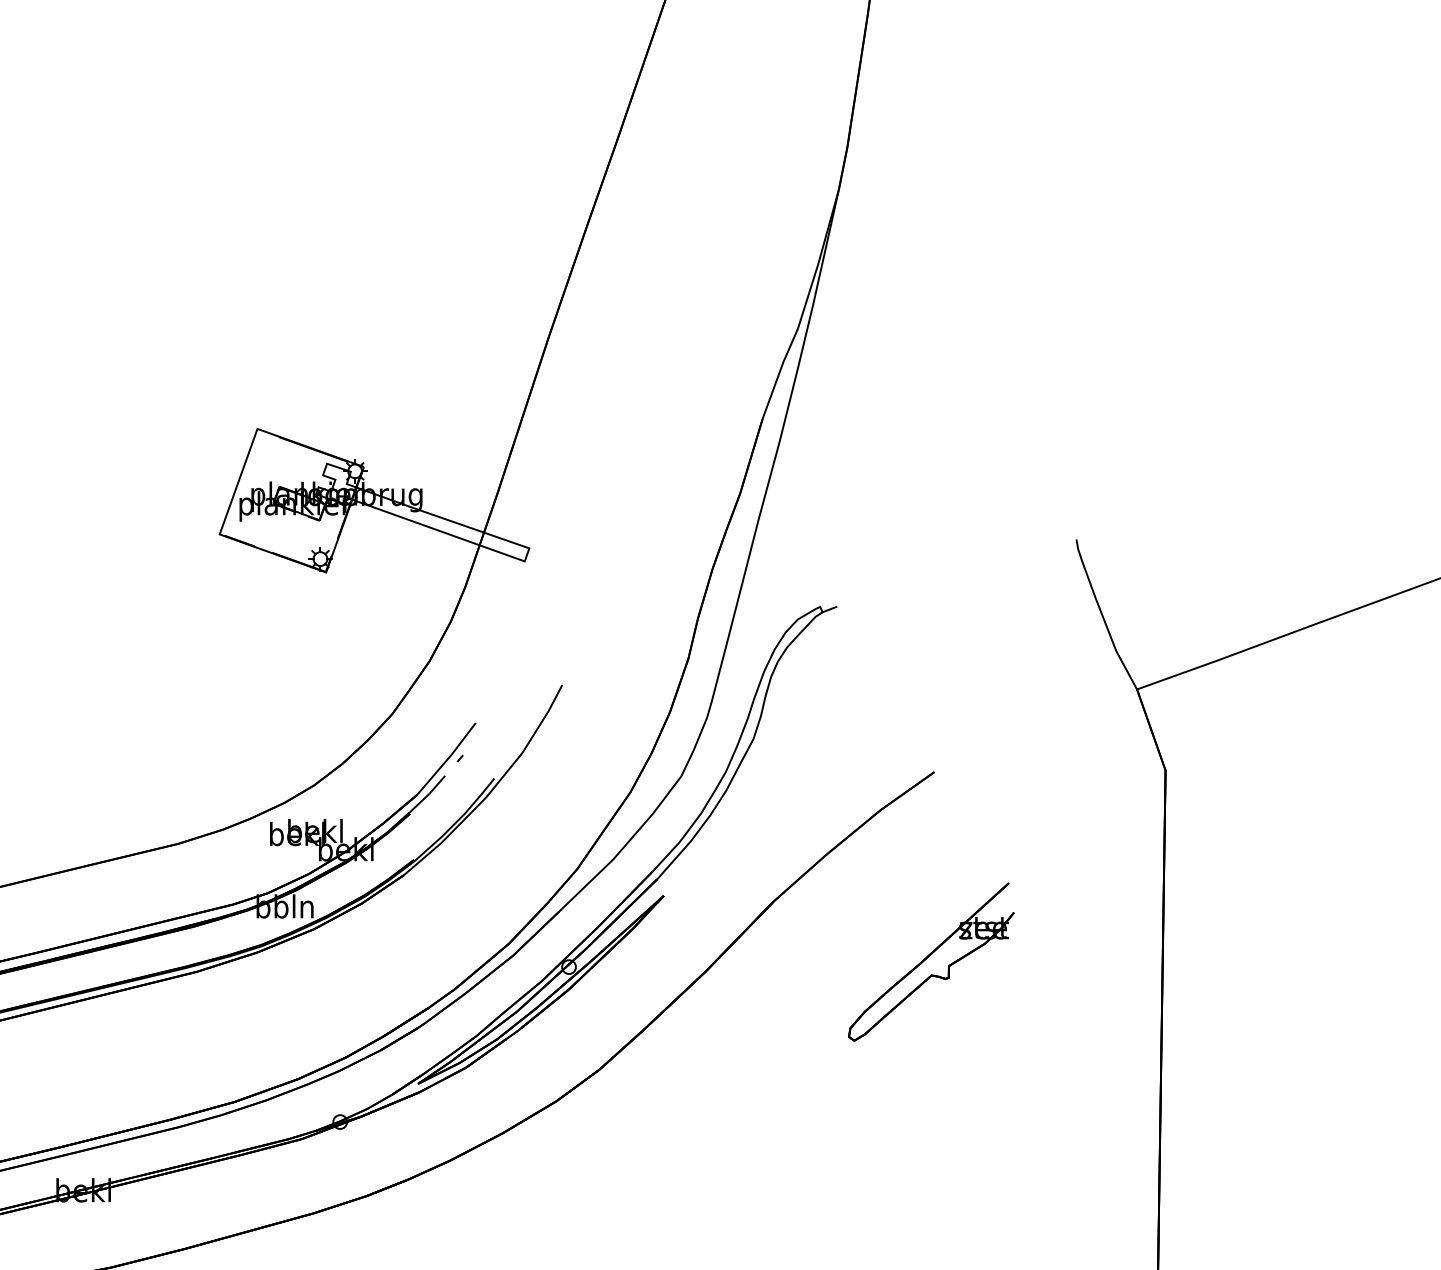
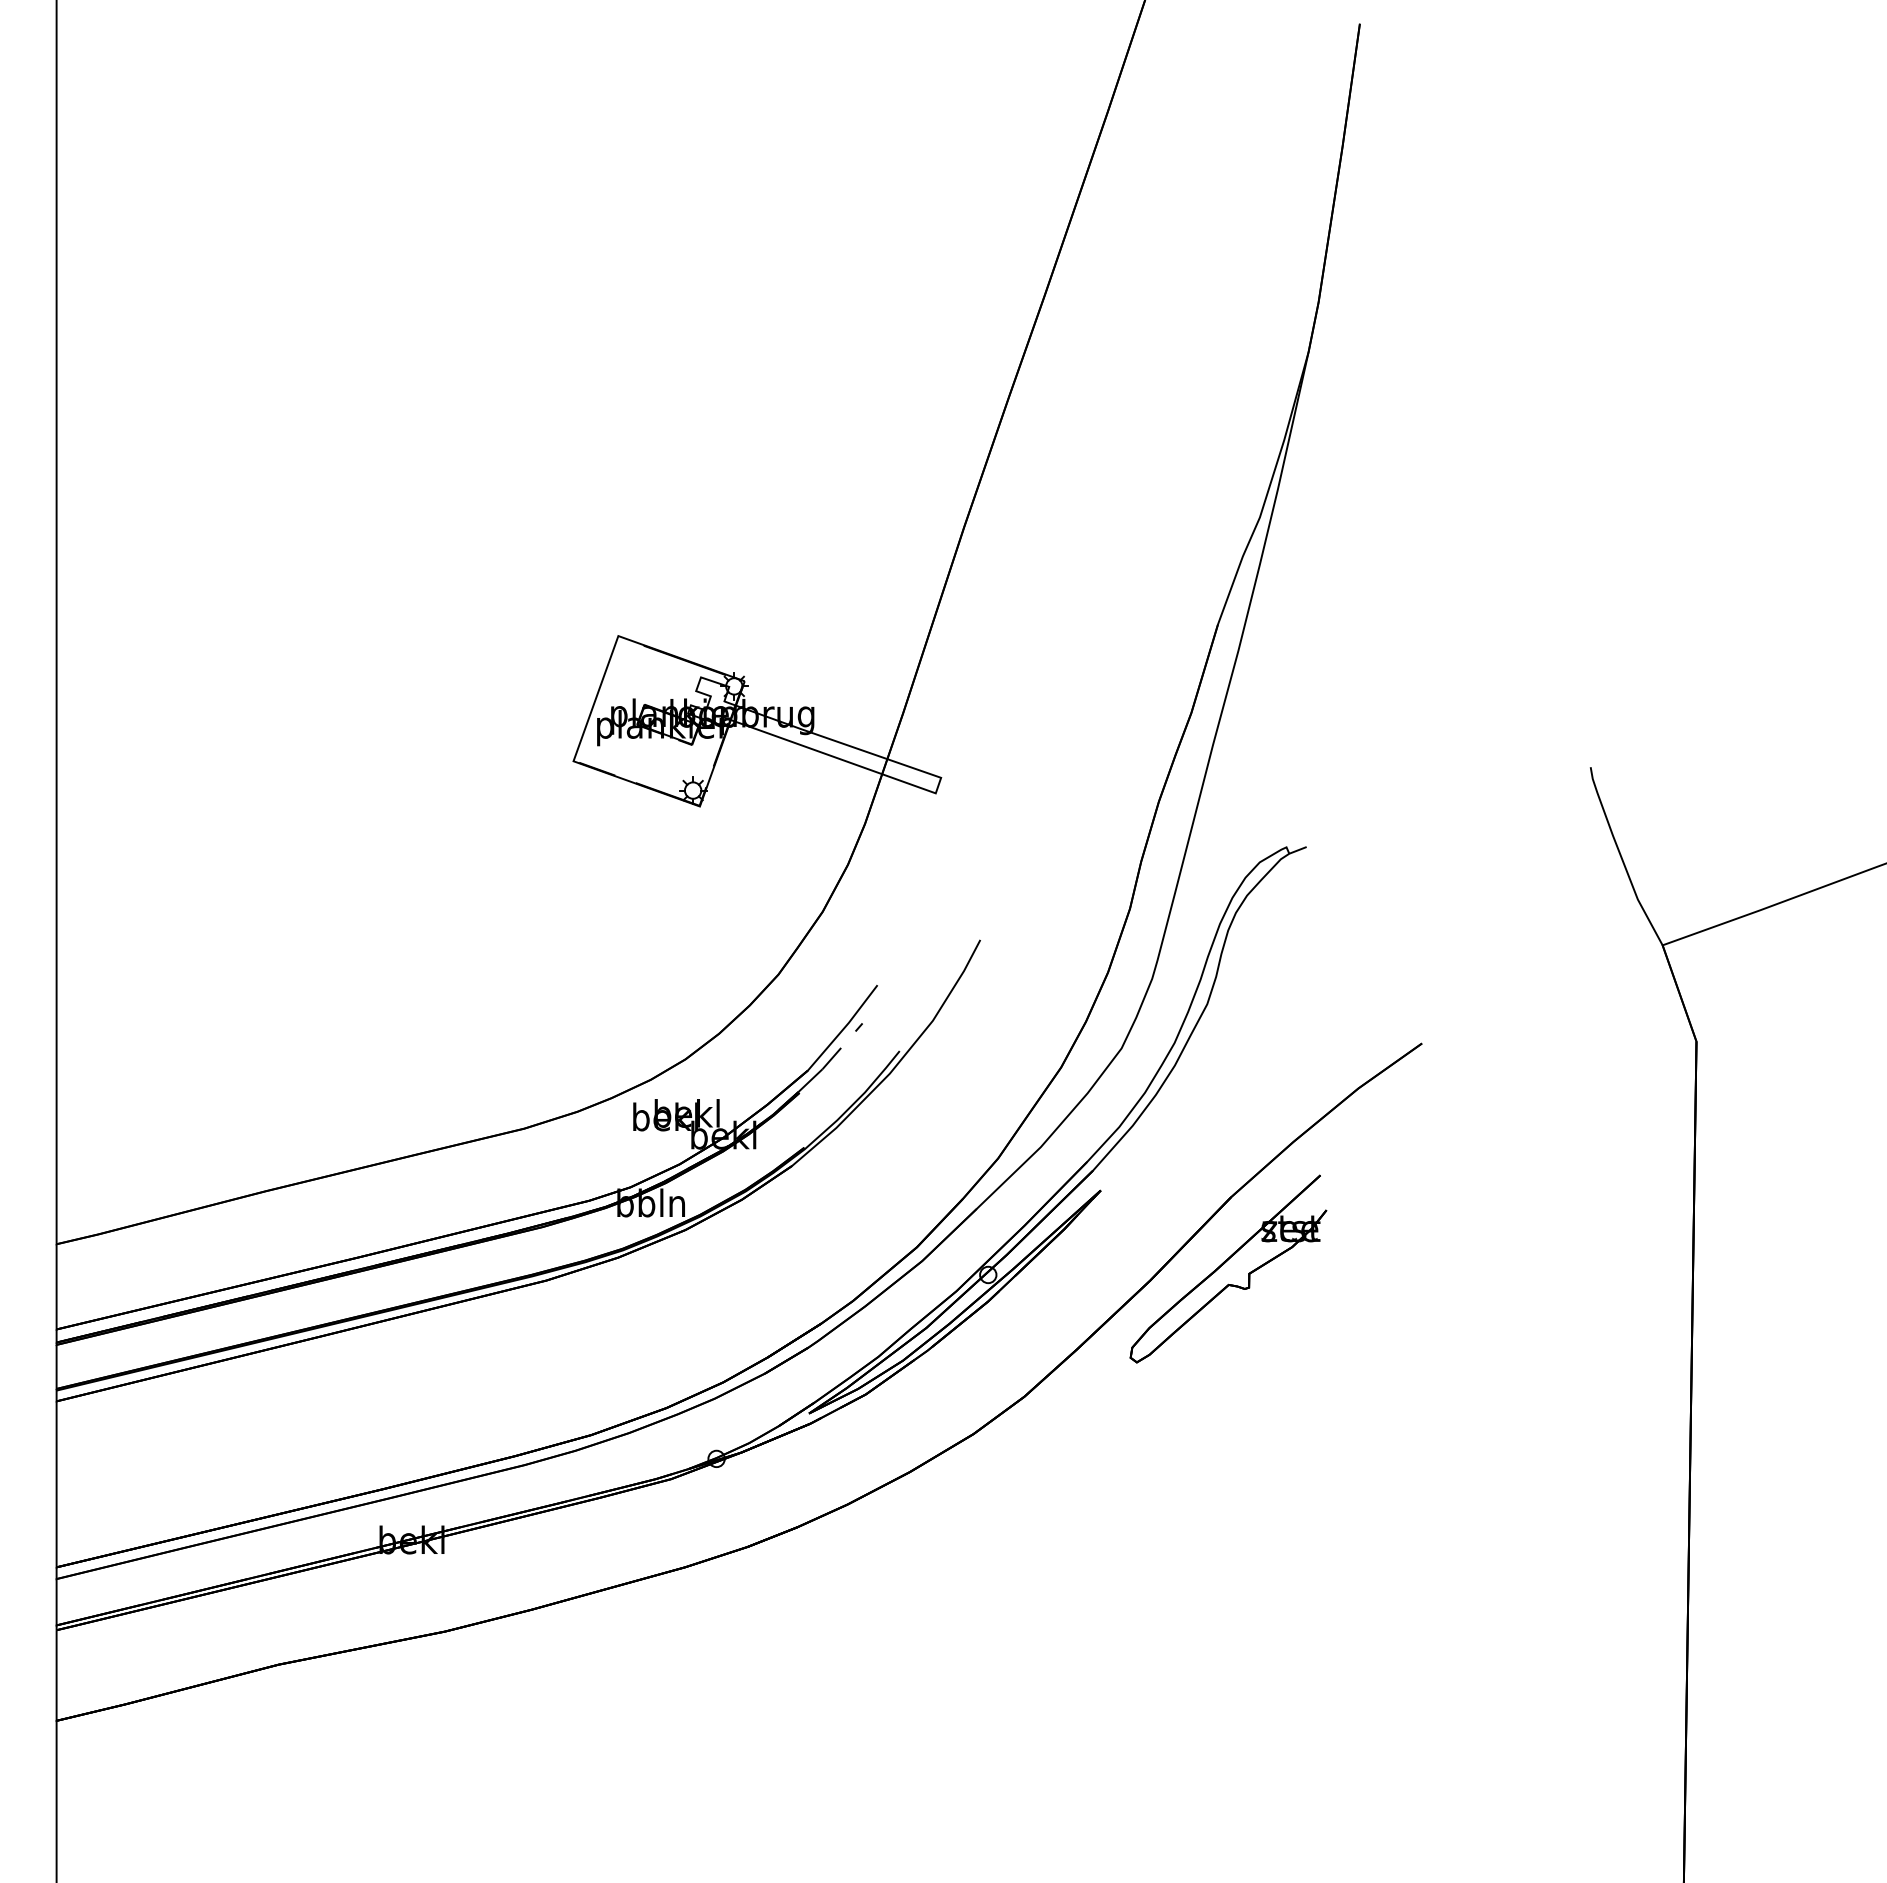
part: (931, 961) -> (1228, 1268), moved

